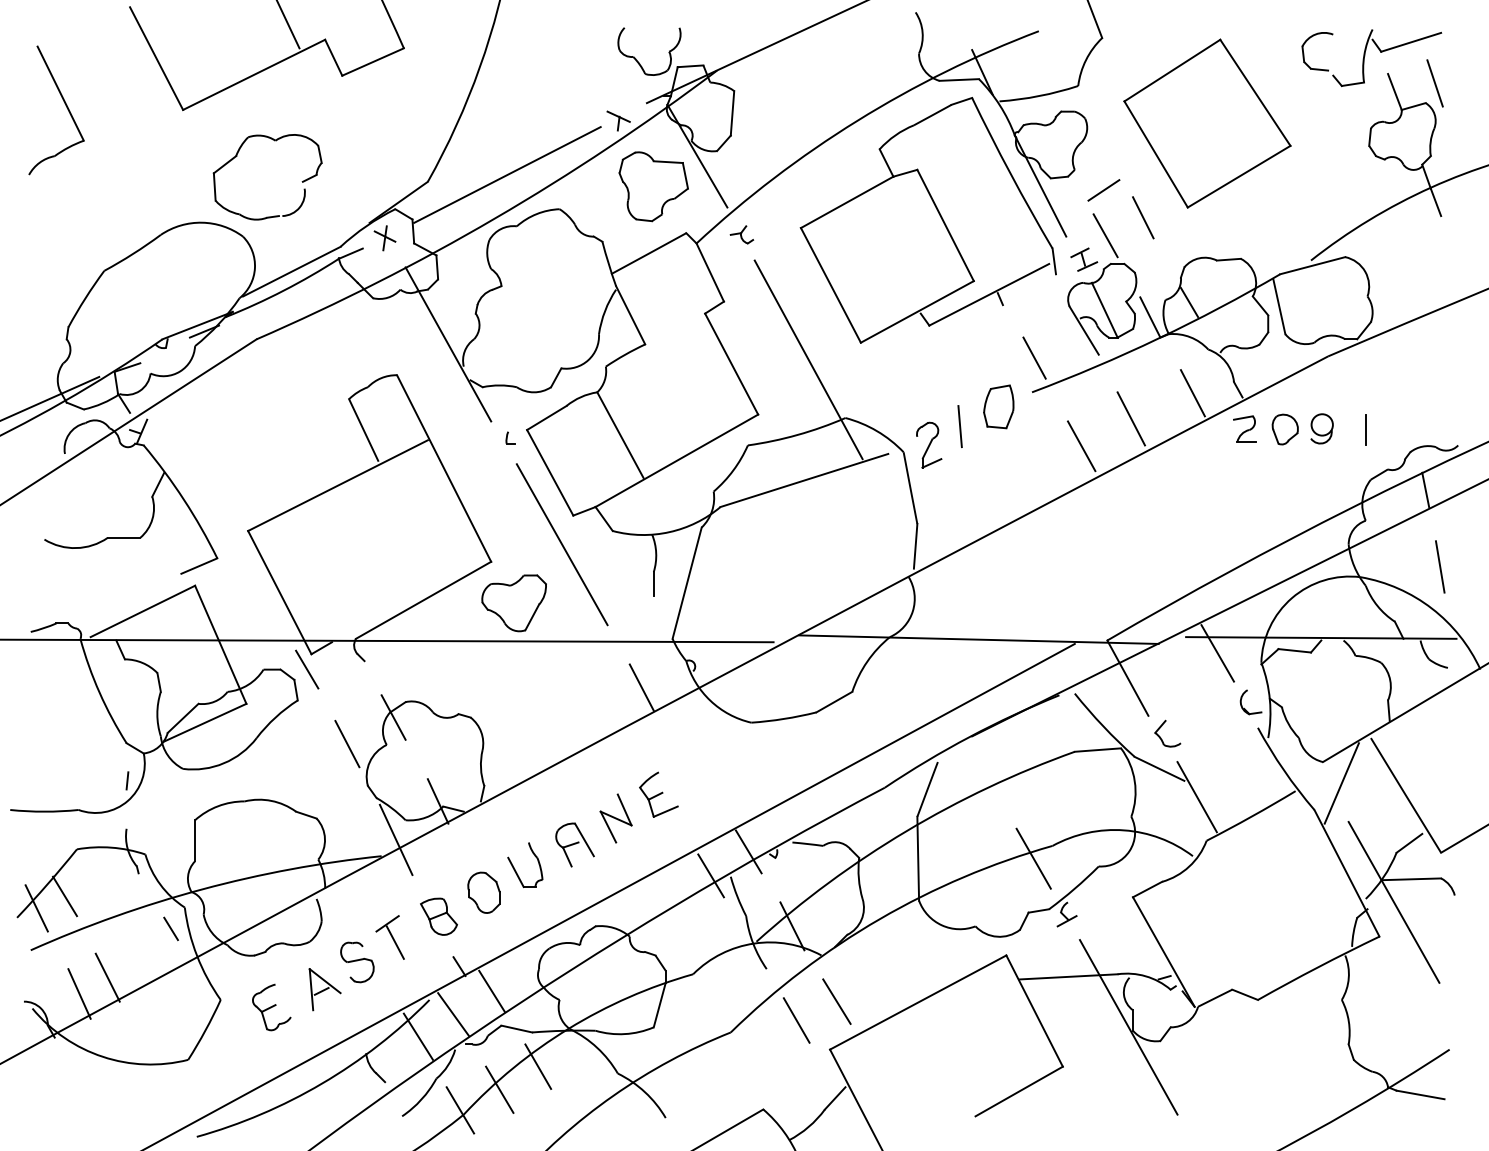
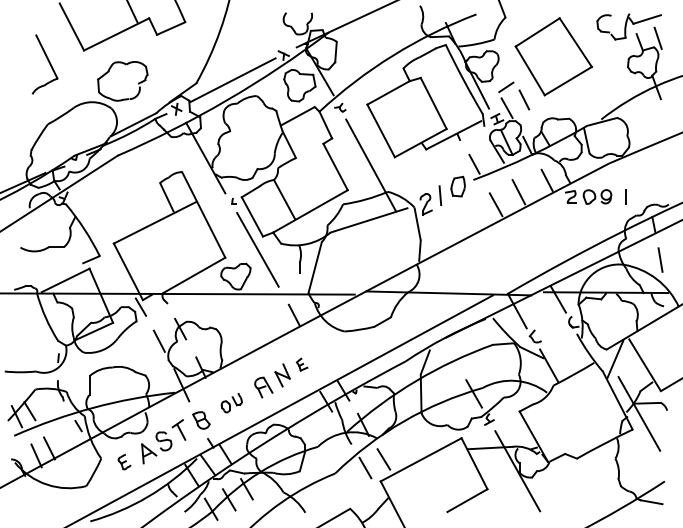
part: (55, 109) -> (44, 64), moved
part: (657, 794) -> (301, 364), size x0.6
part: (504, 877) -> (231, 402), size x0.6
part: (271, 1006) -> (124, 461), size x0.7

